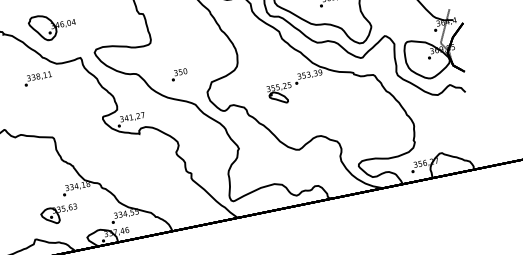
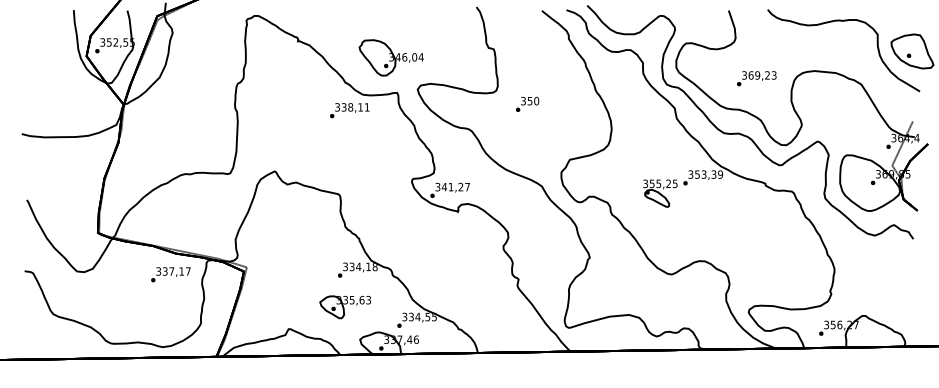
part: (52, 26) -> (390, 57), moved
text: (179, 74) -> (527, 103), moved
text: (37, 78) -> (349, 110), moved
part: (59, 214) -> (344, 307), moved

